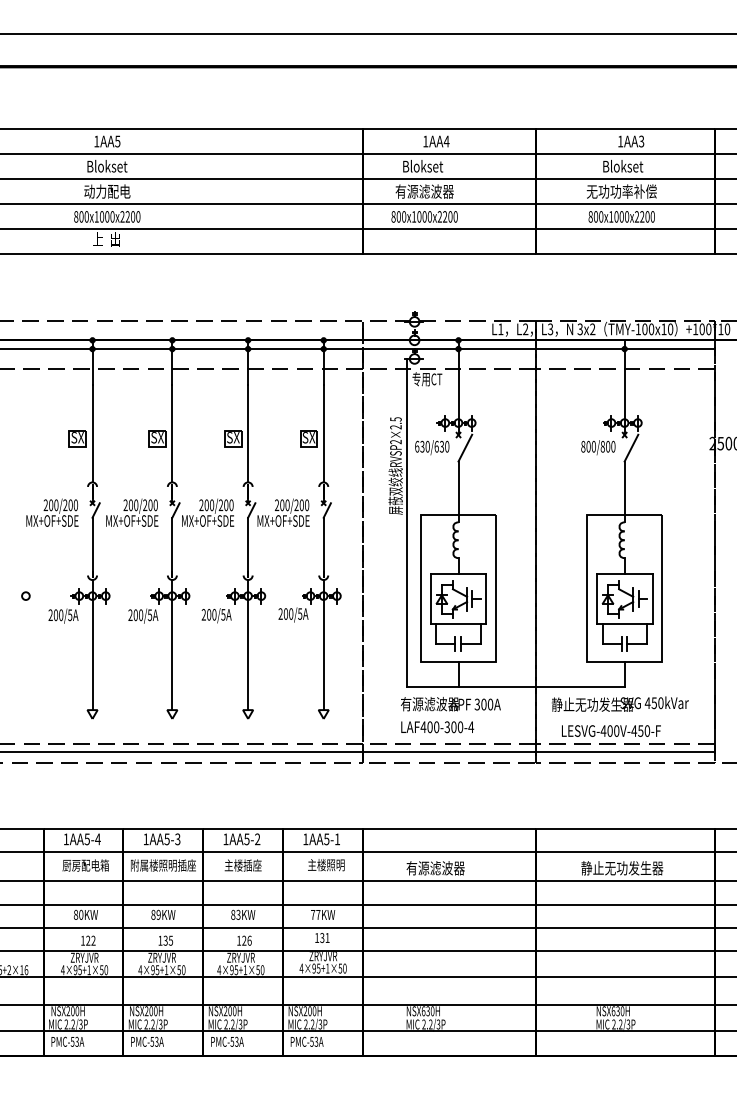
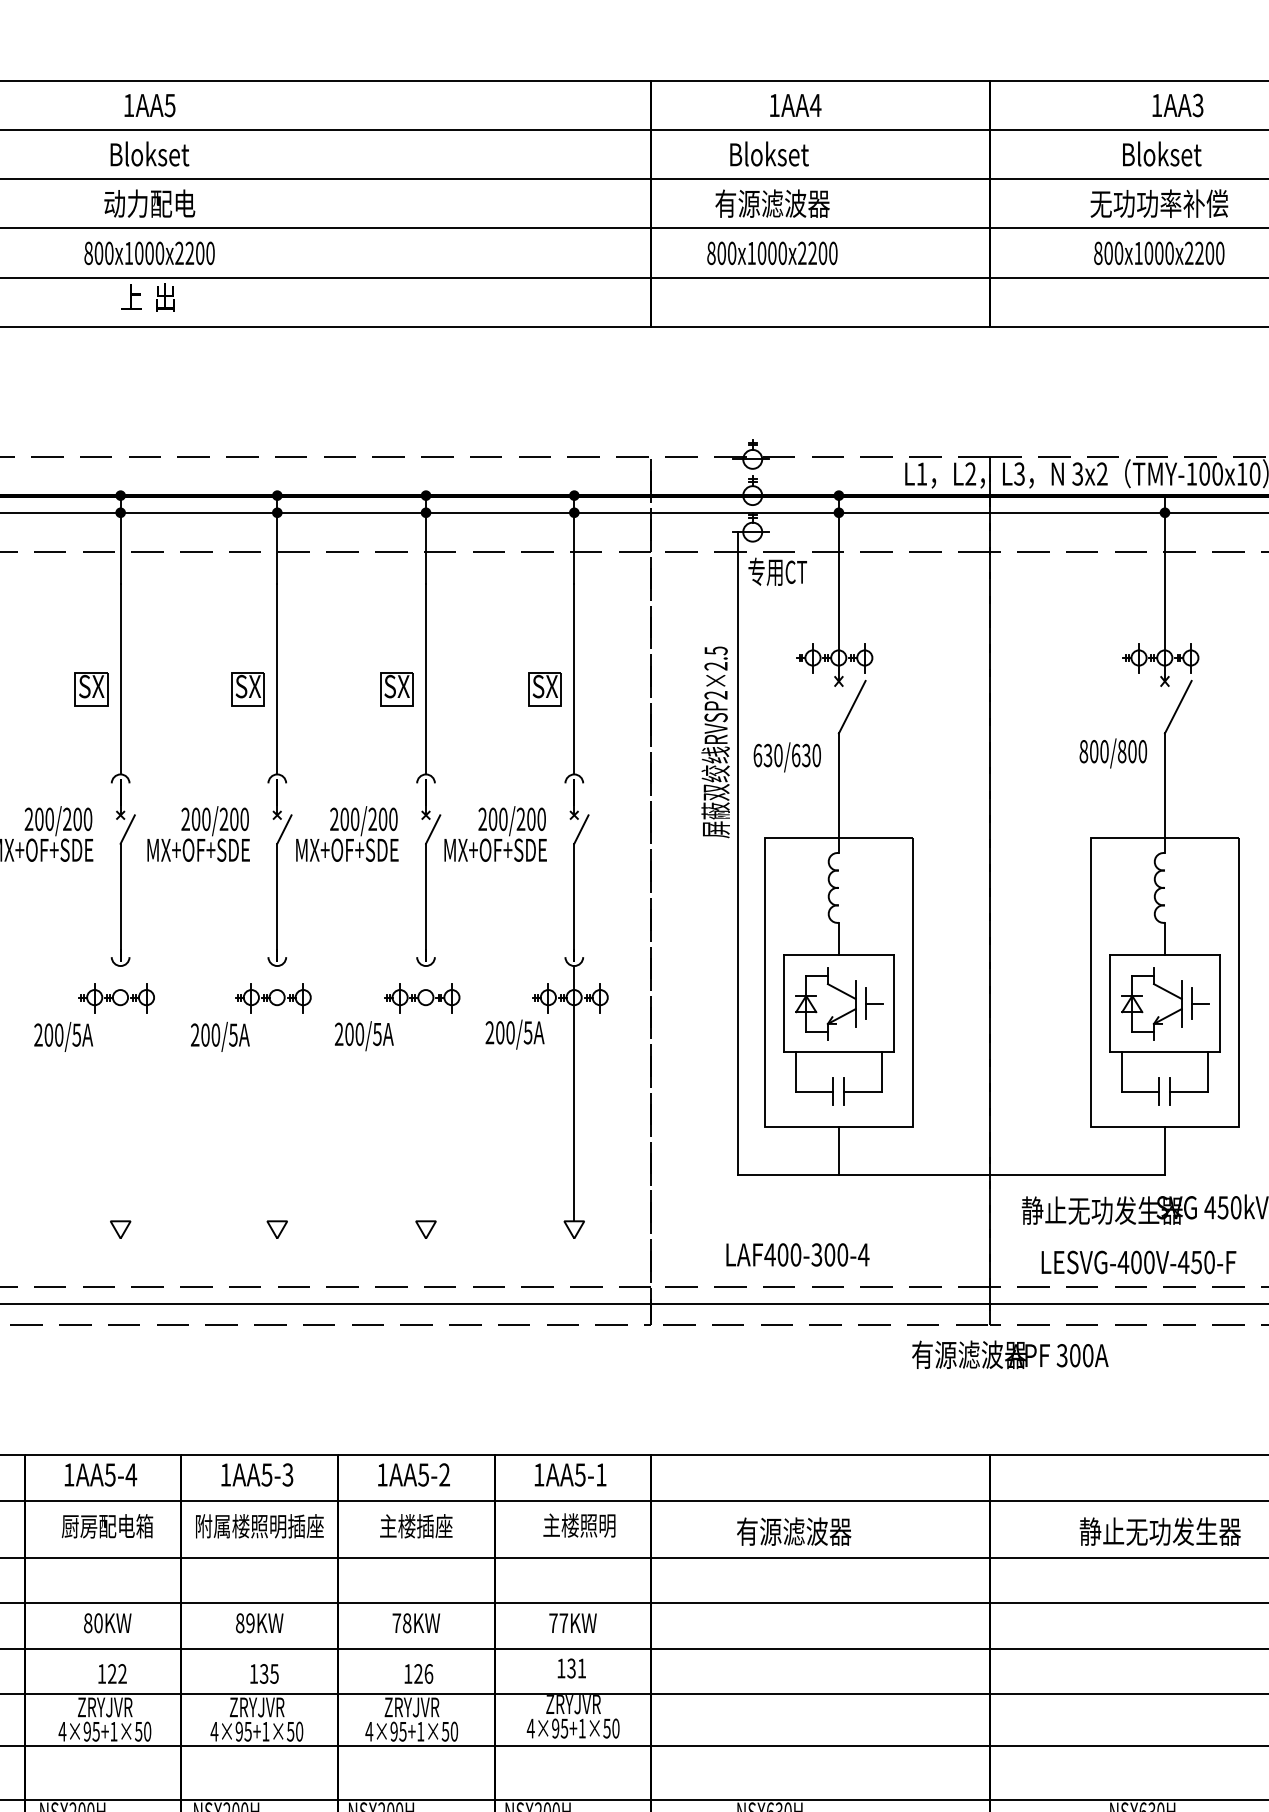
text: (432, 447) -> (787, 756), moved
text: (598, 447) -> (1113, 753), moved
line: (92, 645) -> (120, 1094), removed
line: (172, 645) -> (277, 1094), removed
line: (248, 645) -> (426, 1094), removed
text: (450, 704) -> (1009, 1355), moved
text: (235, 914) -> (401, 1622), 83KW -> 78KW

